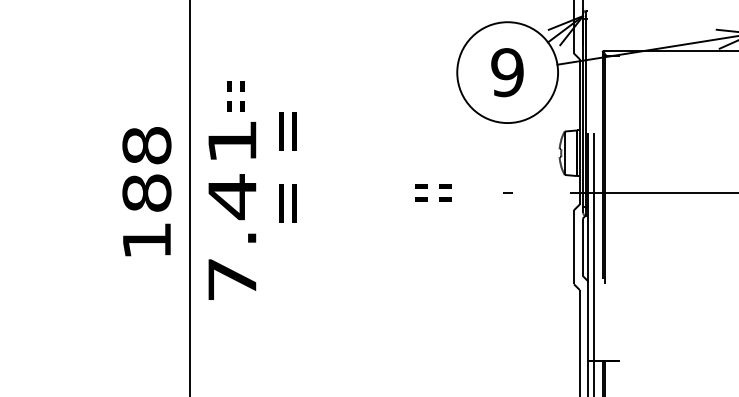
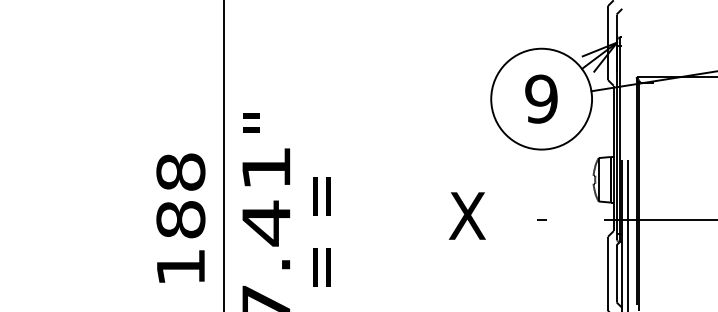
text: (226, 96) -> (260, 123), = = -> "
text: (287, 167) -> (321, 232), moved
text: (433, 189) -> (467, 216), = = -> X

